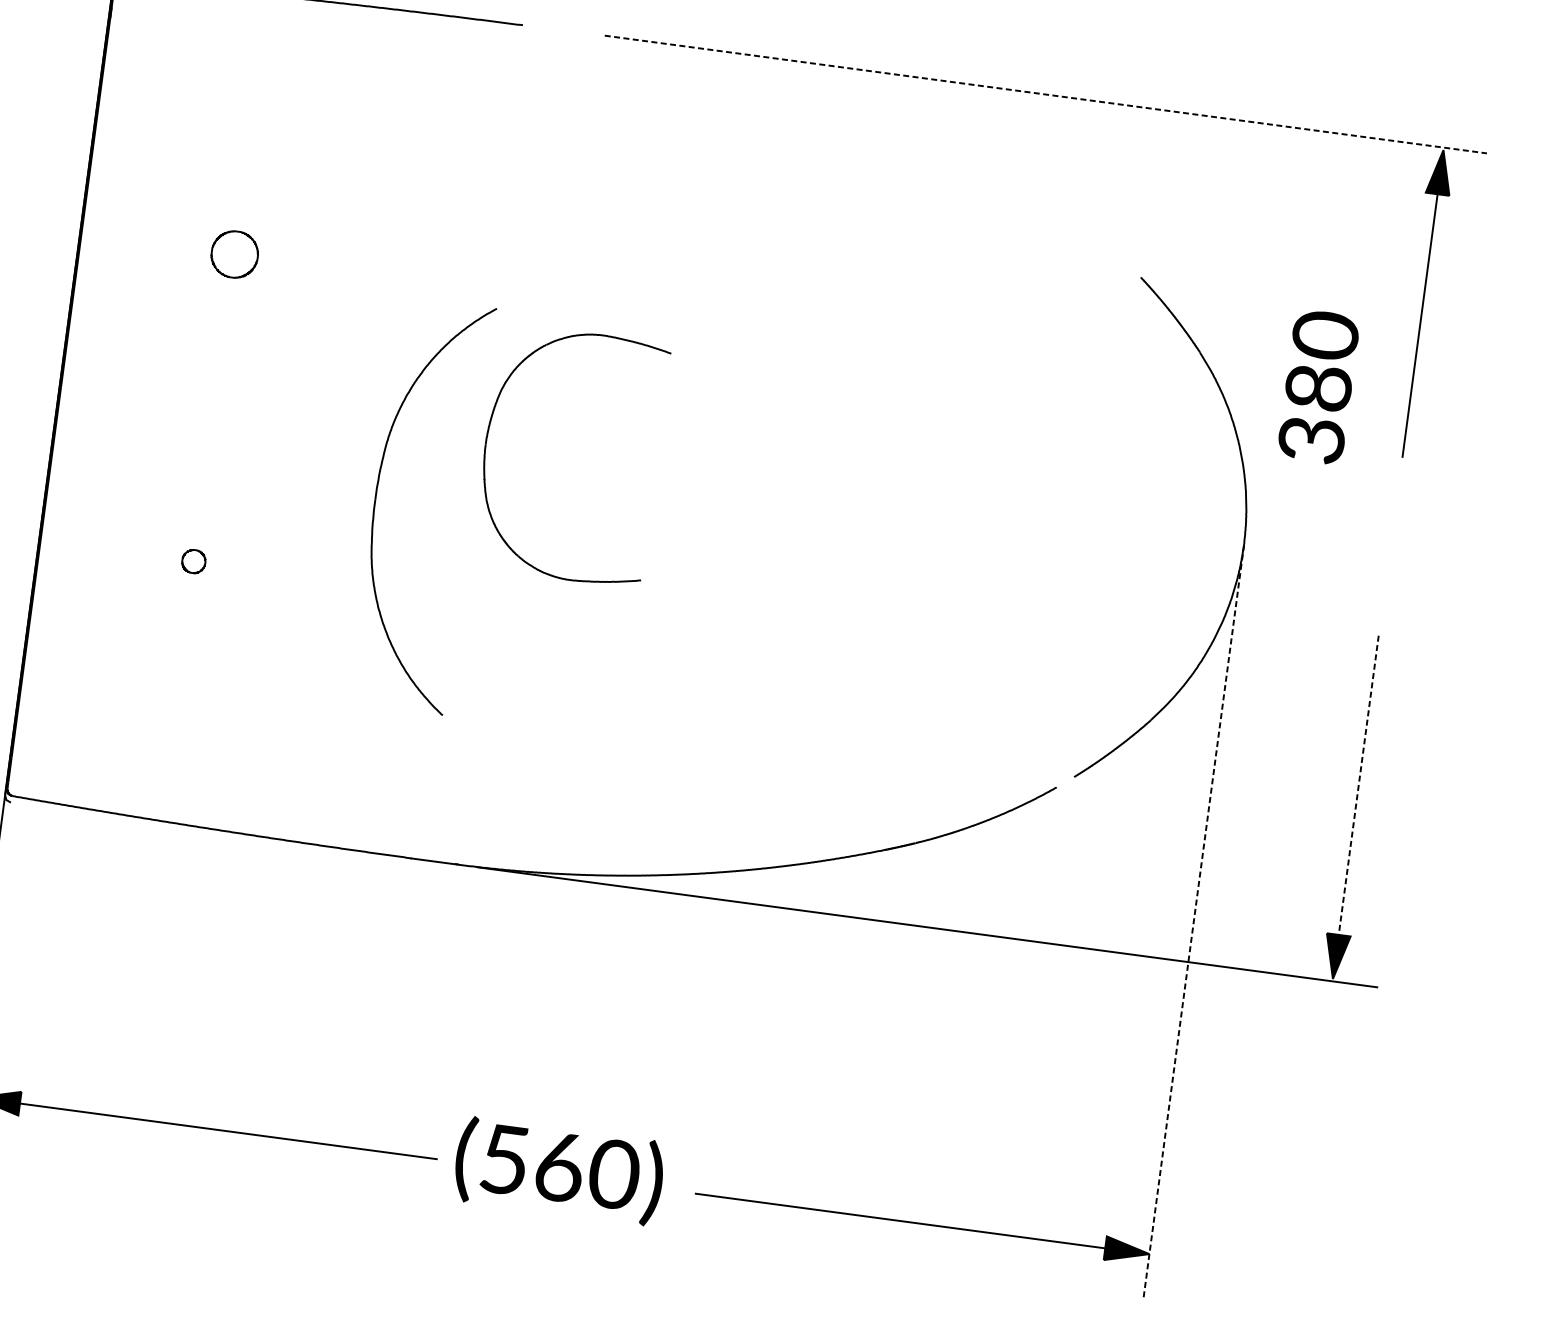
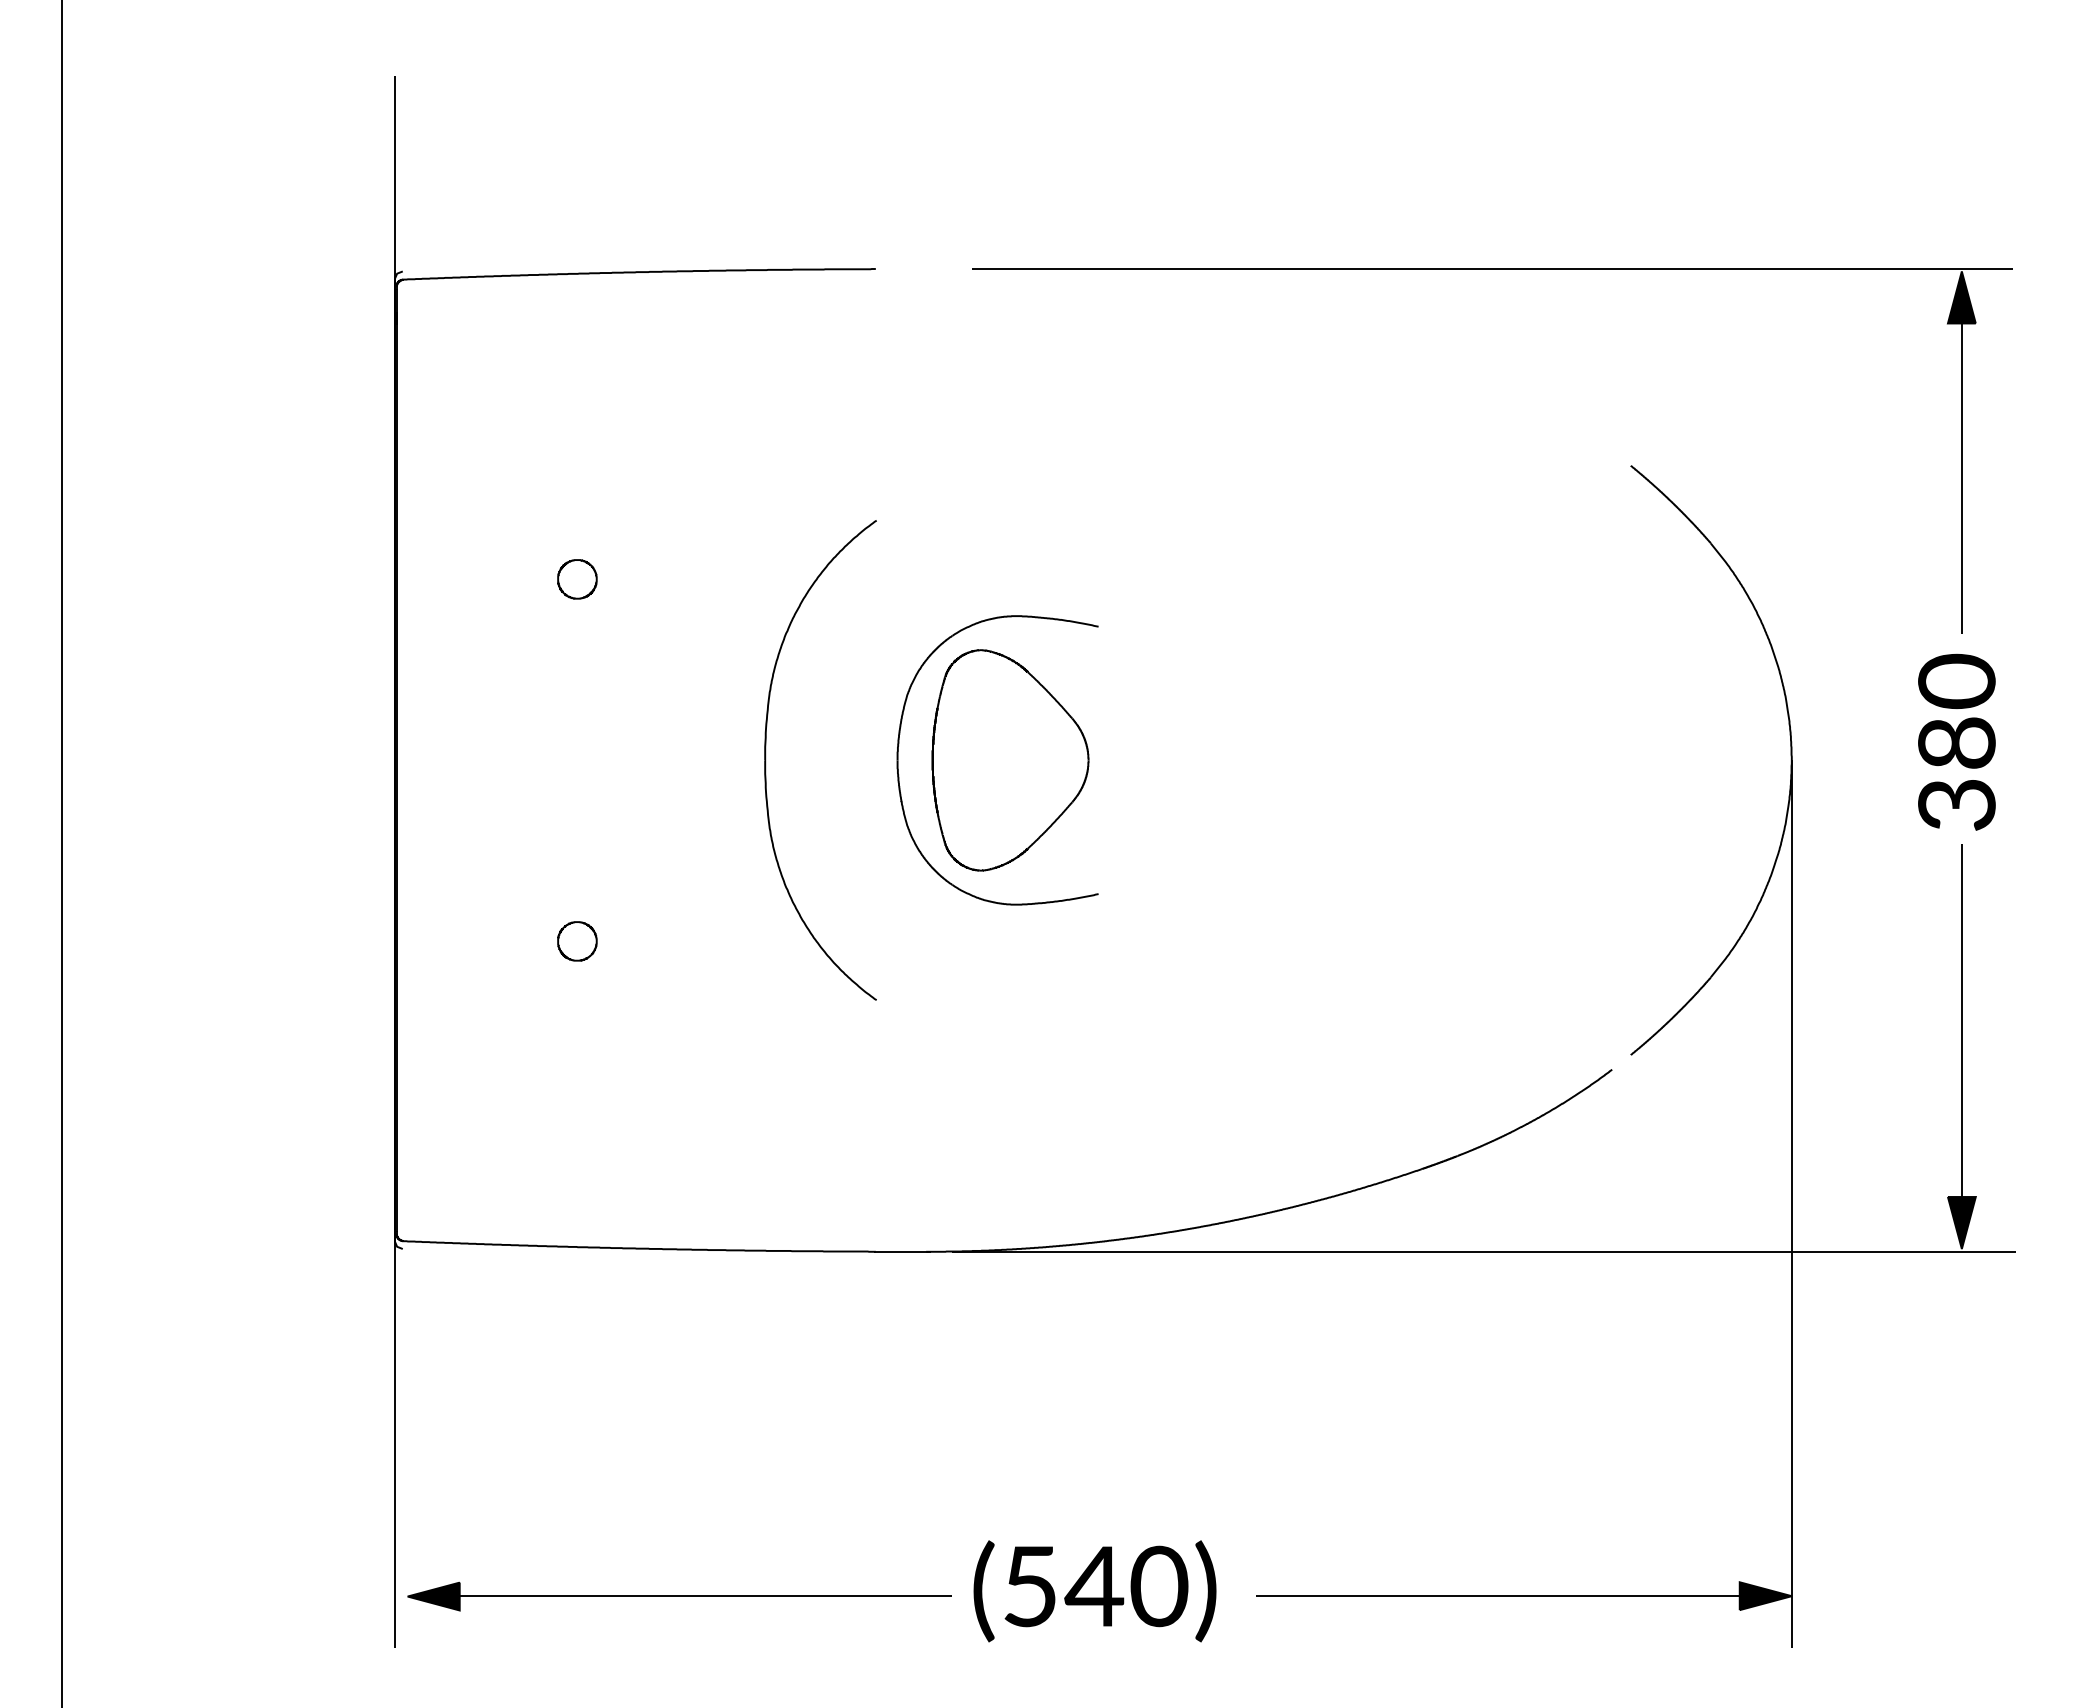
line: (1046, 94) -> (1493, 268), dashed -> solid
part: (234, 254) -> (577, 579), size x0.71
text: (1318, 386) -> (1956, 741), moved
part: (581, 457) -> (1010, 760), added
part: (376, 499) -> (766, 760), moved
part: (193, 561) -> (577, 941), size x1.43
line: (1357, 789) -> (1961, 1025), dashed -> solid
line: (1193, 921) -> (1791, 1203), dashed -> solid
text: (559, 1167) -> (1094, 1586), (560) -> (540)

